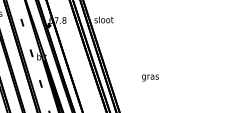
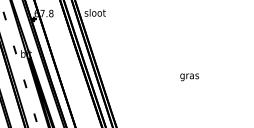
text: (150, 78) -> (189, 77), moved

